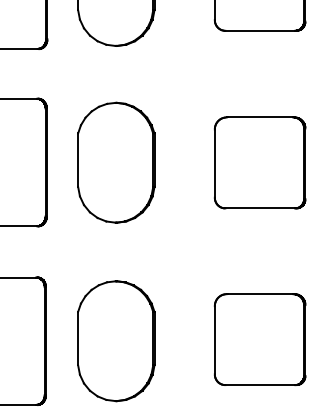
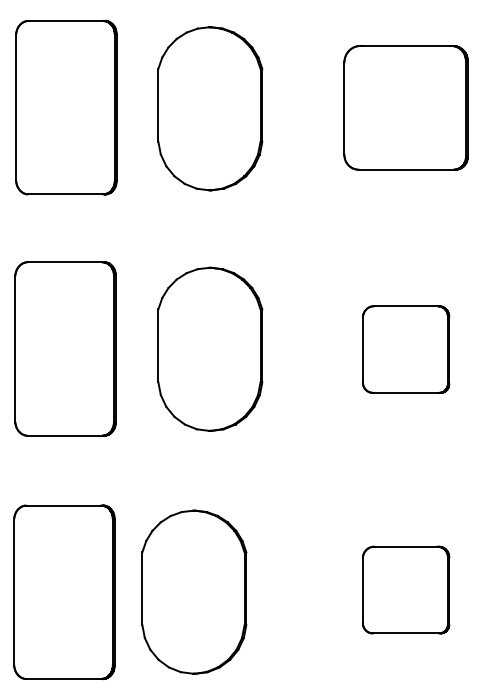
part: (259, 162) -> (405, 349), size x0.7
part: (259, 339) -> (405, 589), size x0.7
part: (116, 340) -> (194, 591), moved

